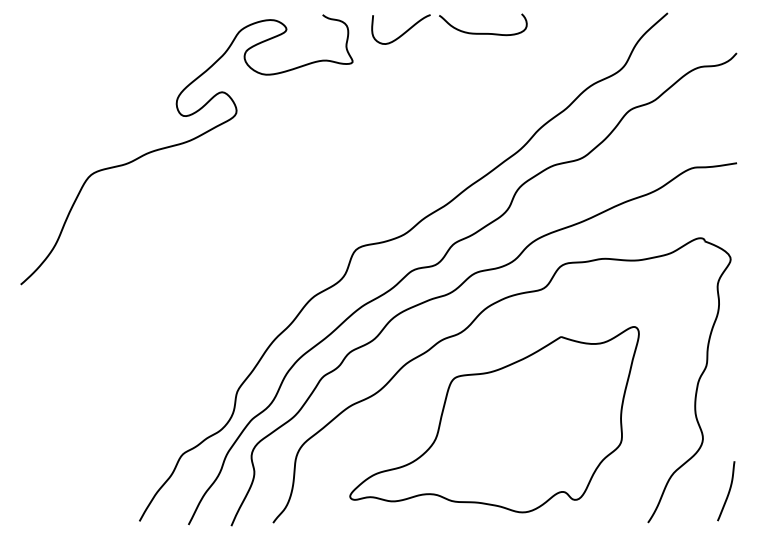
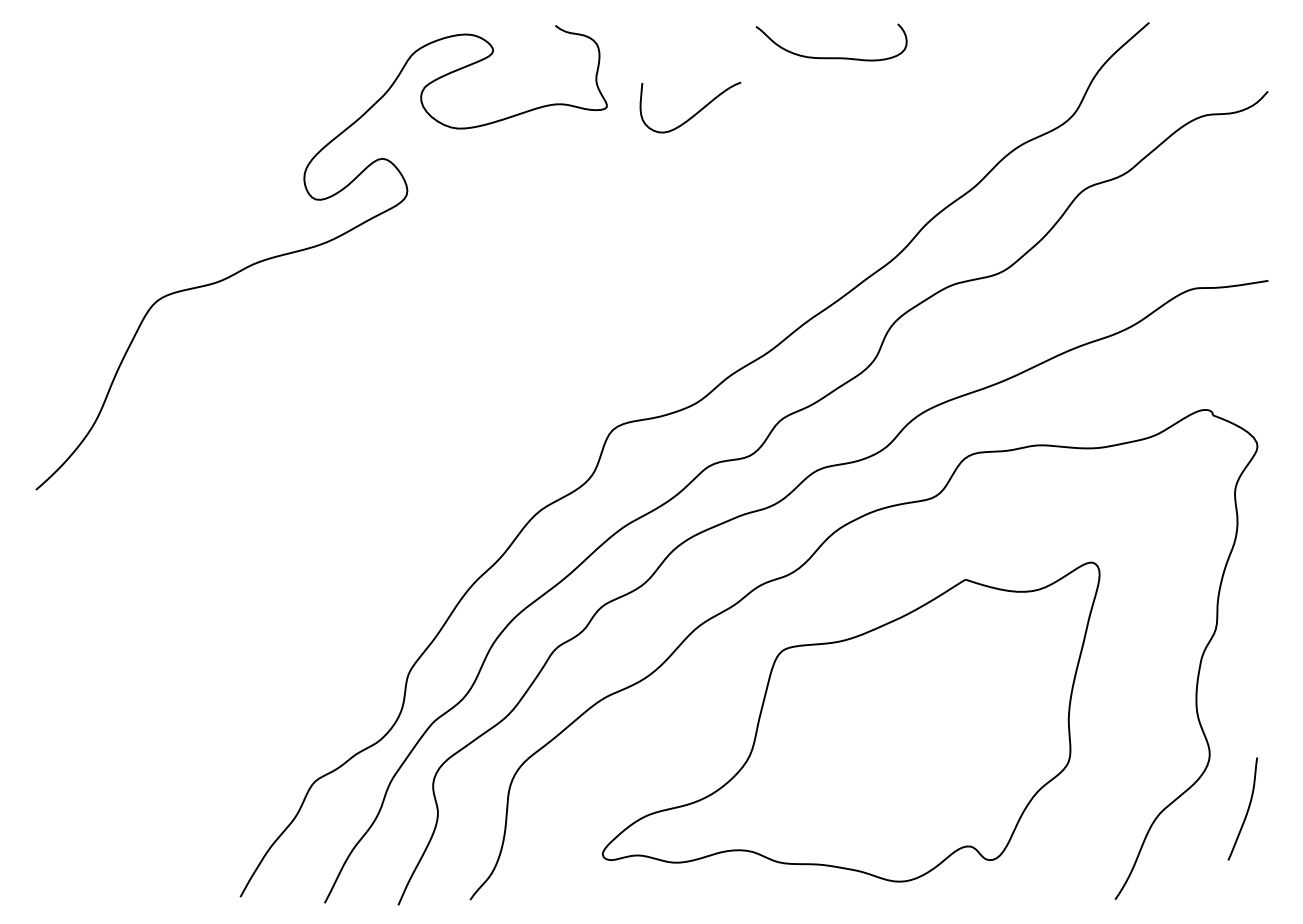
curve: (403, 32) -> (694, 112), moved
curve: (728, 491) -> (1246, 809), moved

